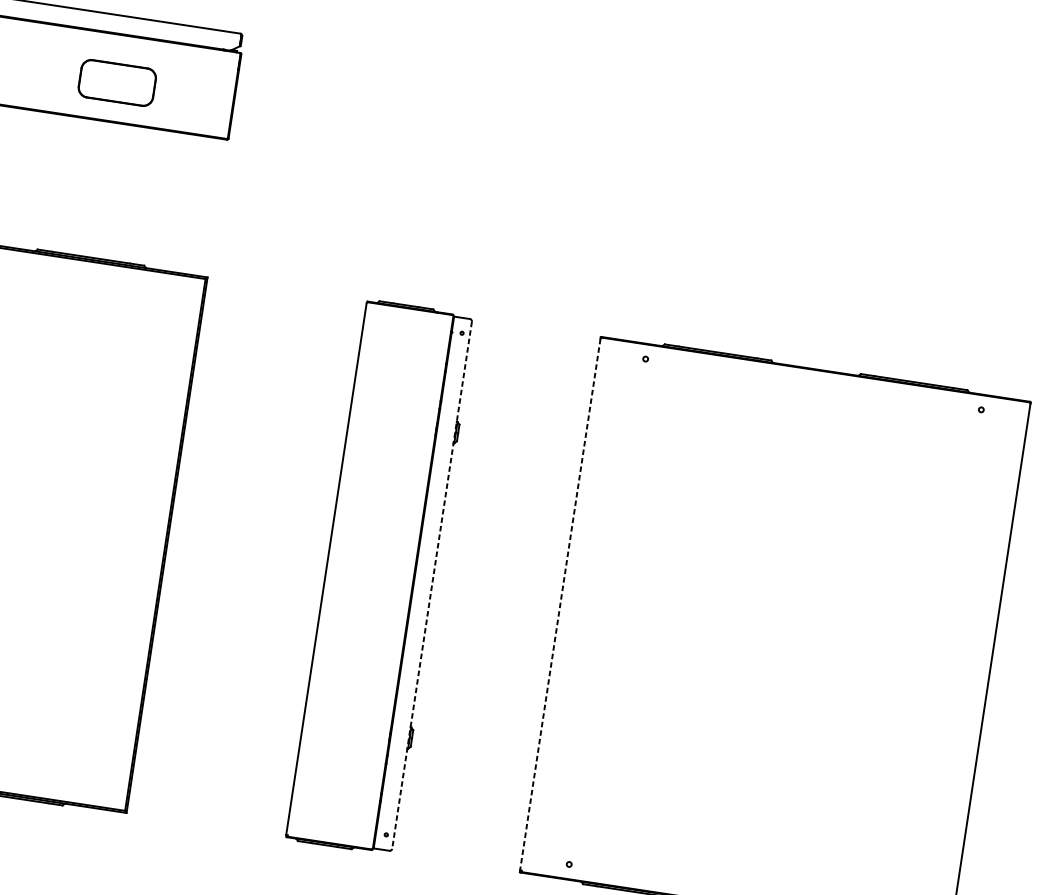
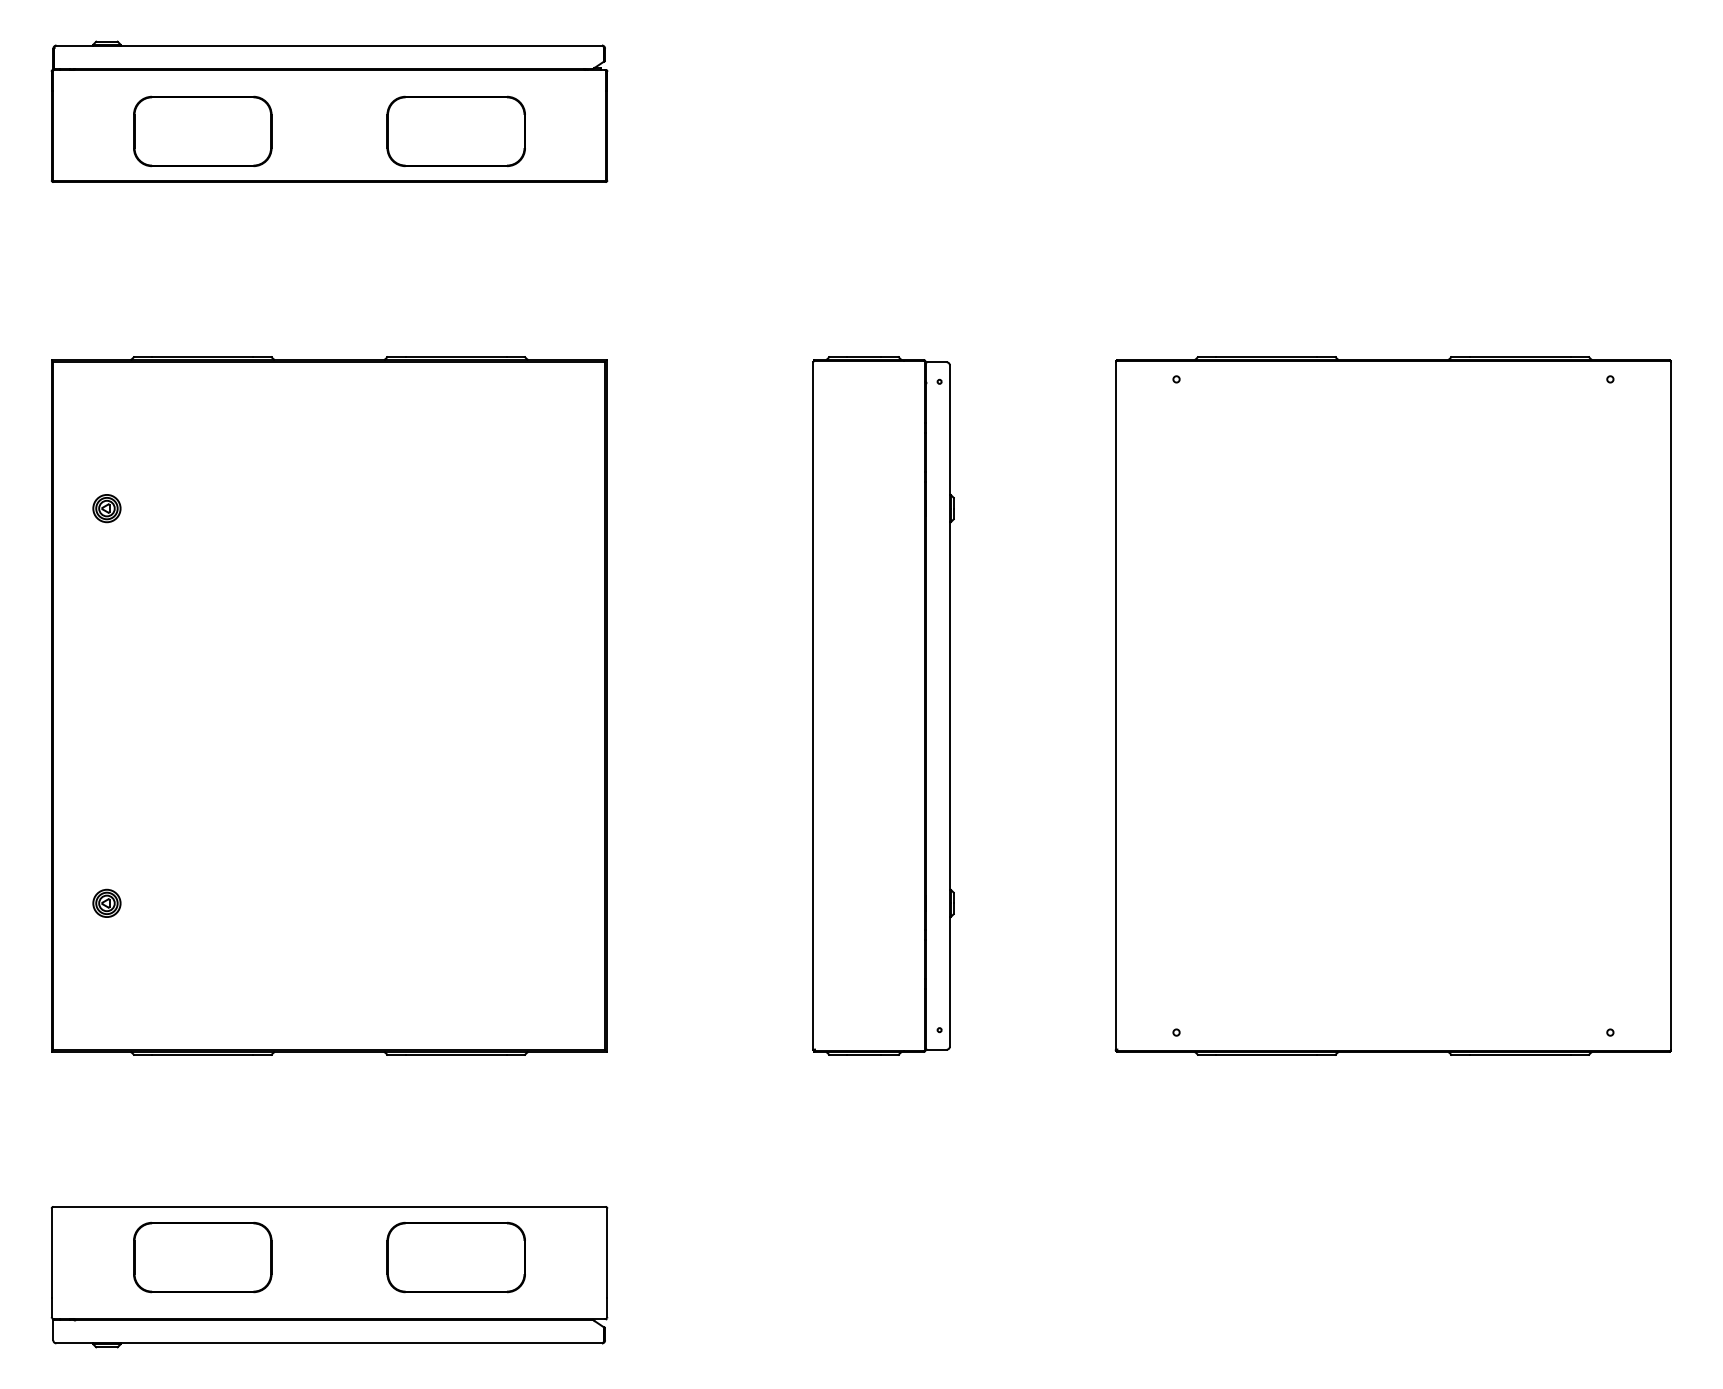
part: (116, 82) -> (455, 131), size x1.43
line: (431, 585) -> (949, 706), dashed -> solid
line: (560, 605) -> (1115, 706), dashed -> solid

